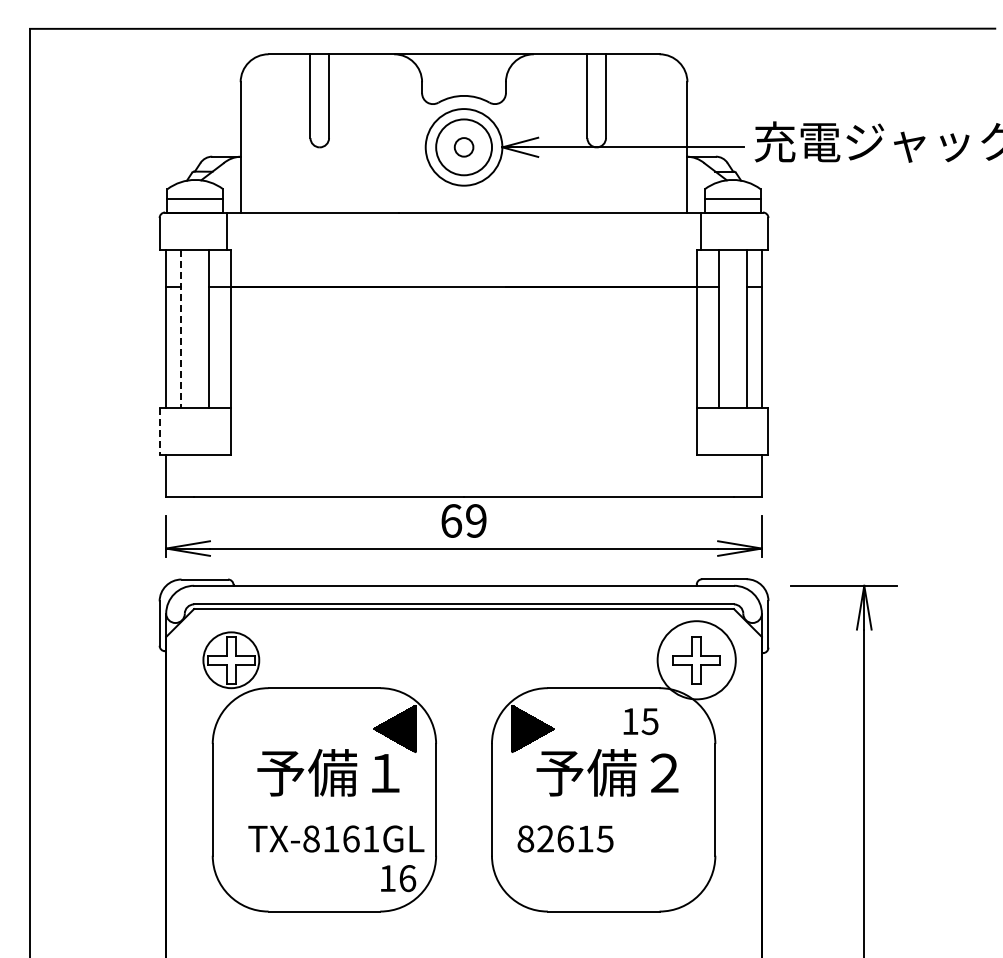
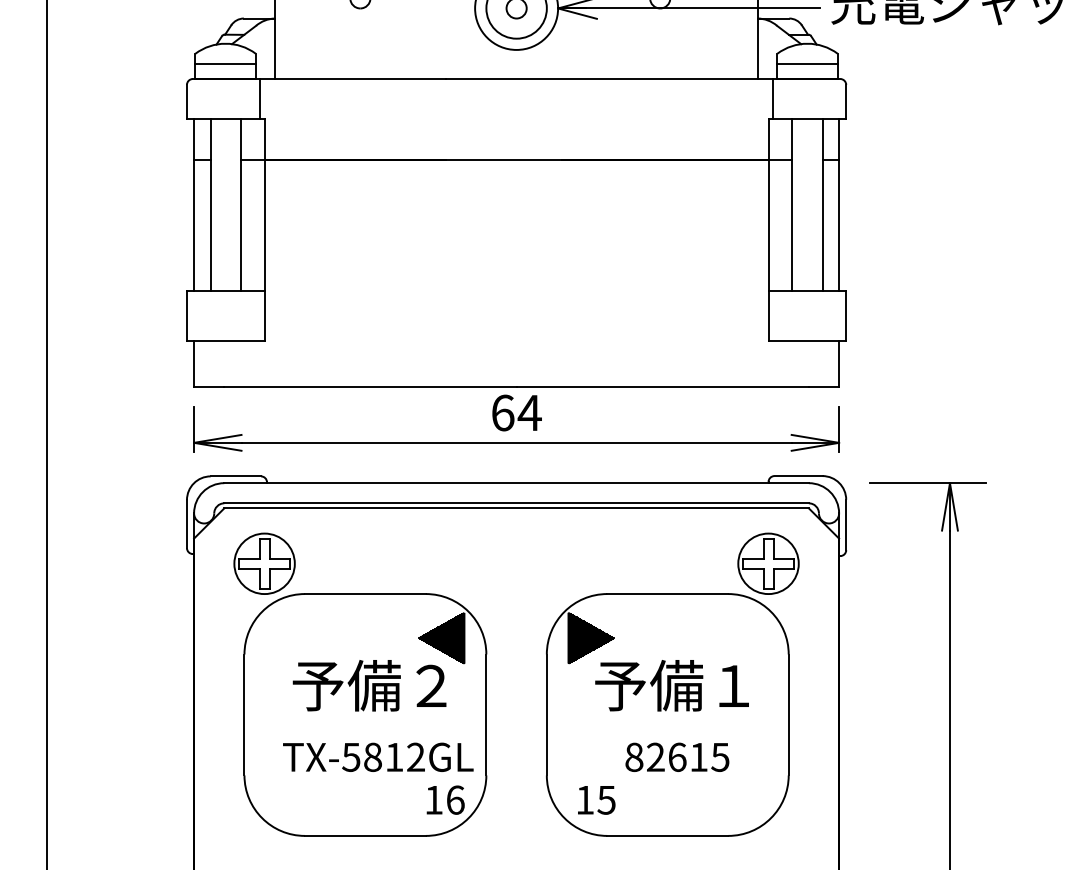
line: (181, 329) -> (210, 205), dashed -> solid
line: (159, 431) -> (186, 316), dashed -> solid
text: (476, 520) -> (530, 412), 69 -> 64
circle: (696, 660) -> (768, 564), size x0.71
text: (640, 721) -> (596, 800), moved
text: (385, 772) -> (431, 685), 予備１ -> 予備２
text: (664, 772) -> (733, 685), 予備２ -> 予備１
text: (341, 838) -> (383, 756), TX-8161GL -> TX-5812GL
text: (565, 838) -> (677, 756), moved

